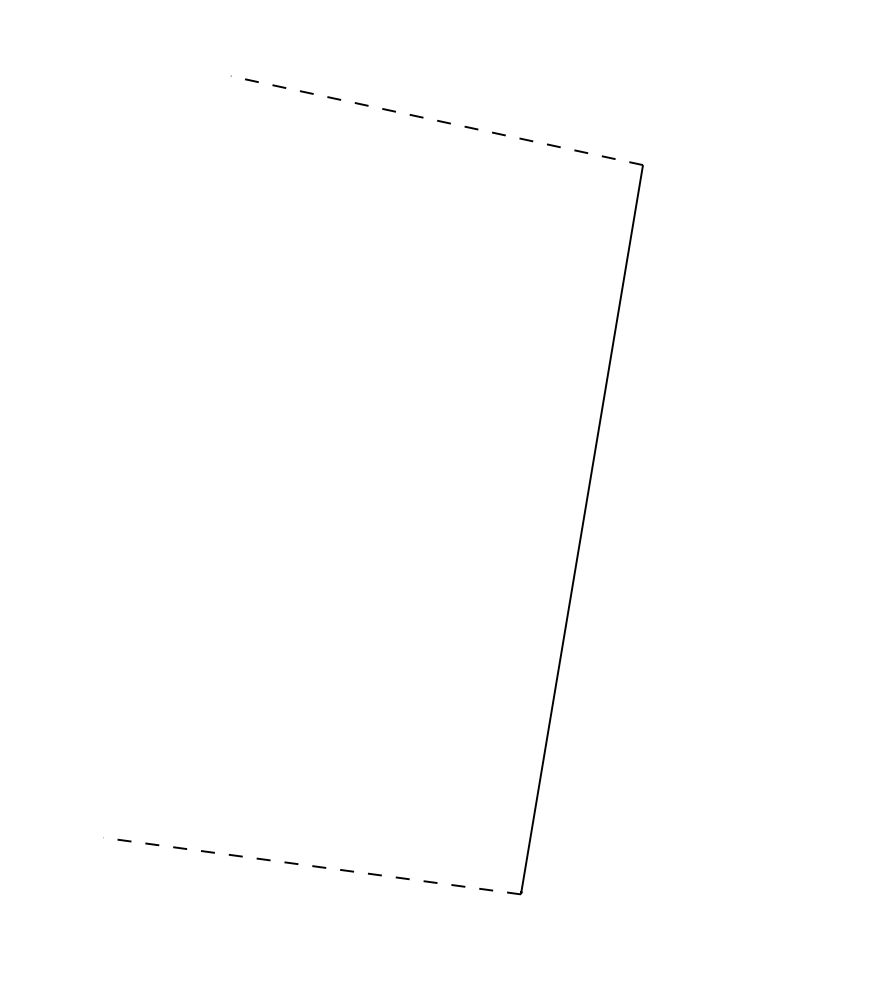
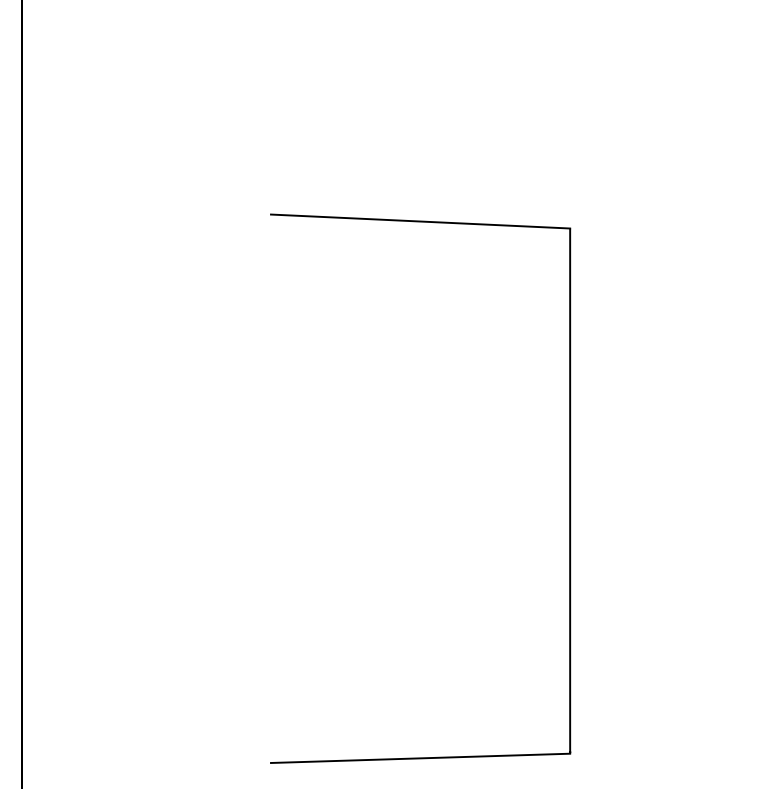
line: (436, 120) -> (420, 221), dashed -> solid
line: (312, 866) -> (420, 758), dashed -> solid

